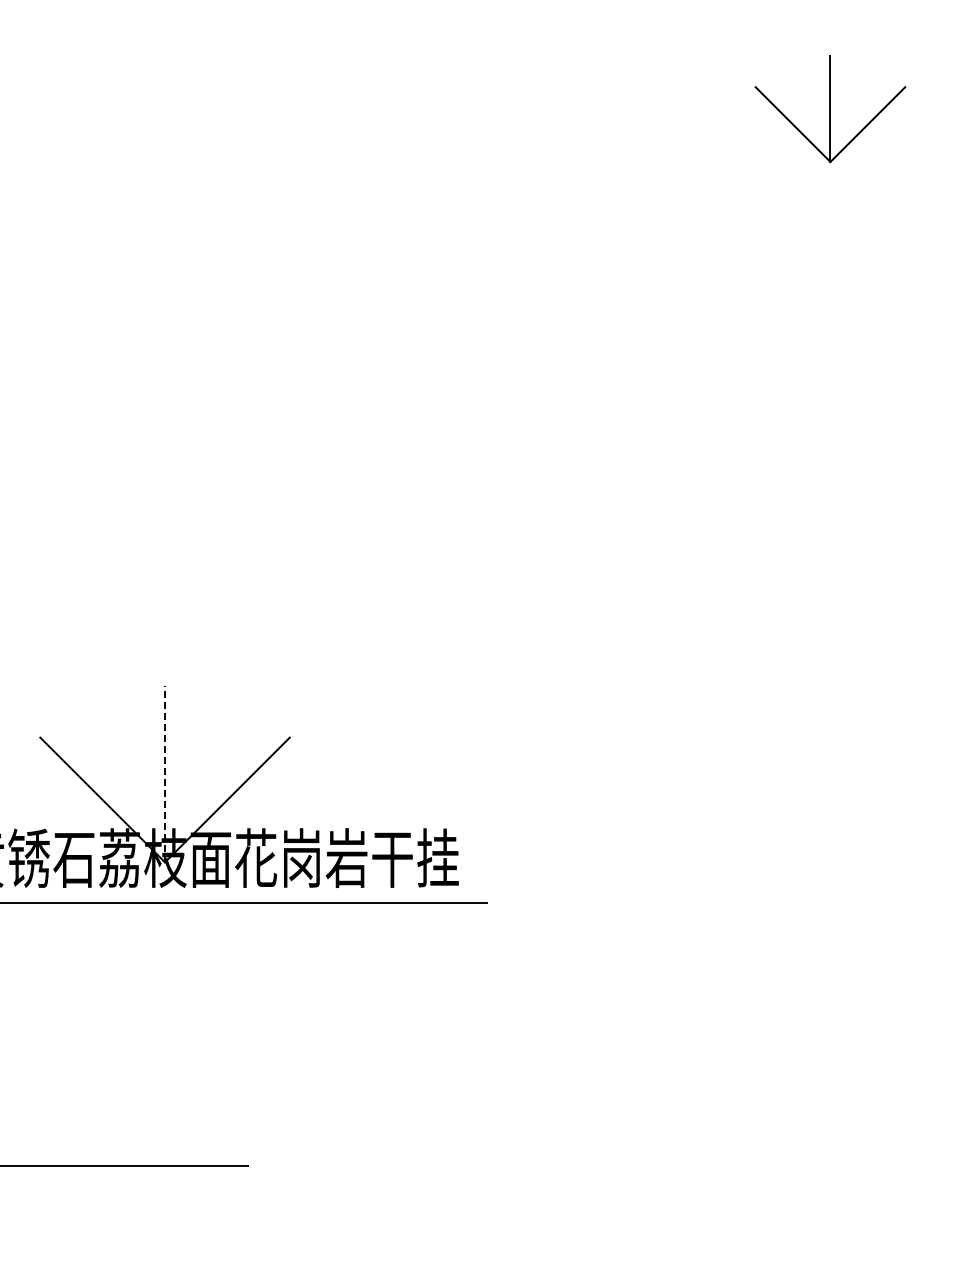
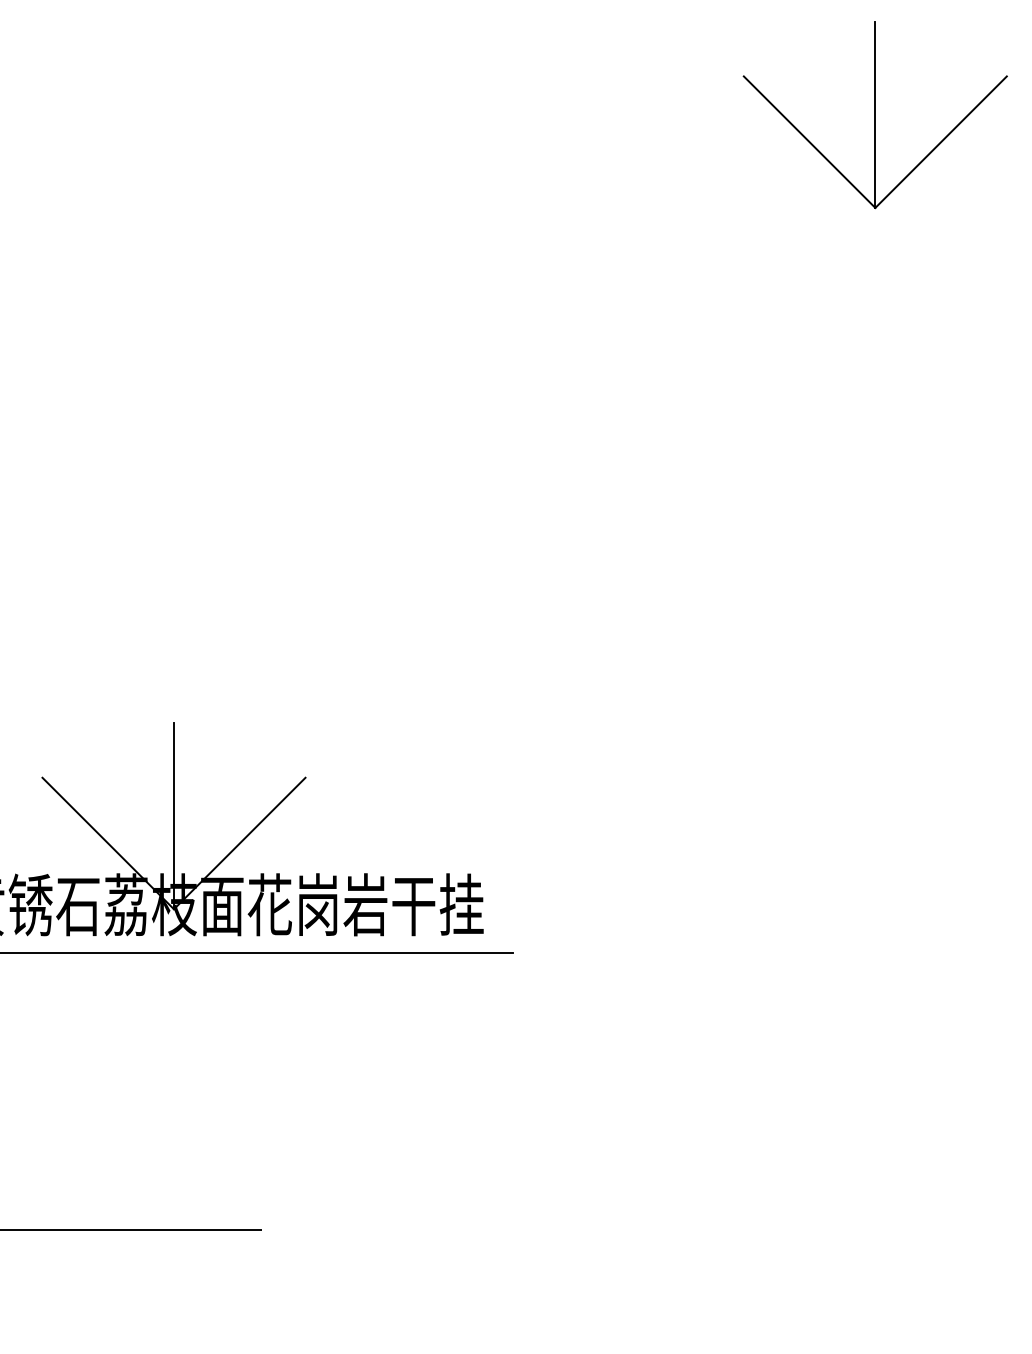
part: (830, 109) -> (875, 115), size x1.67
line: (164, 773) -> (173, 815), dashed -> solid

